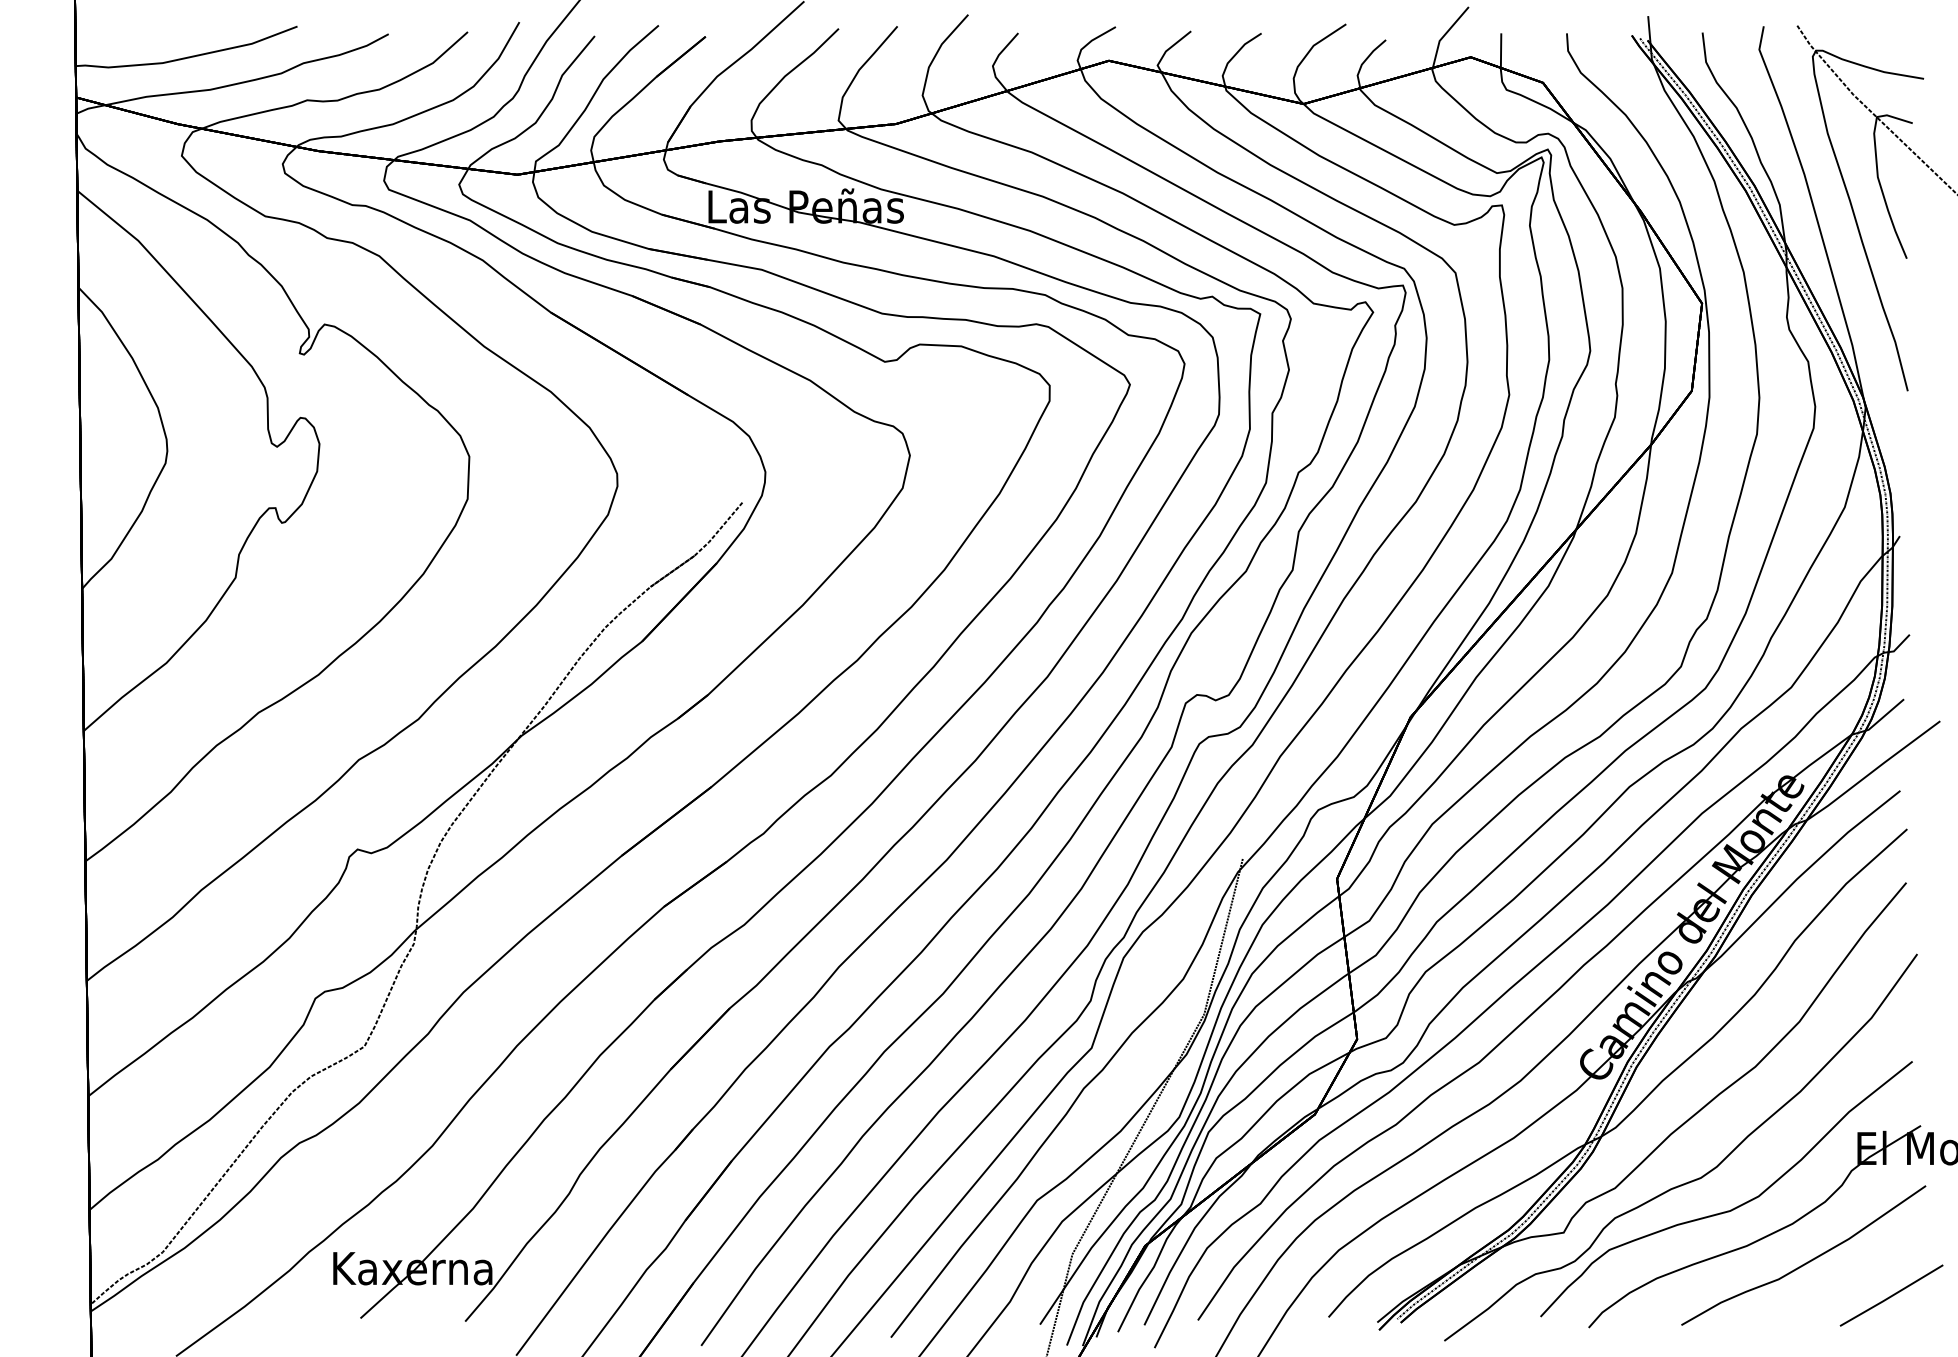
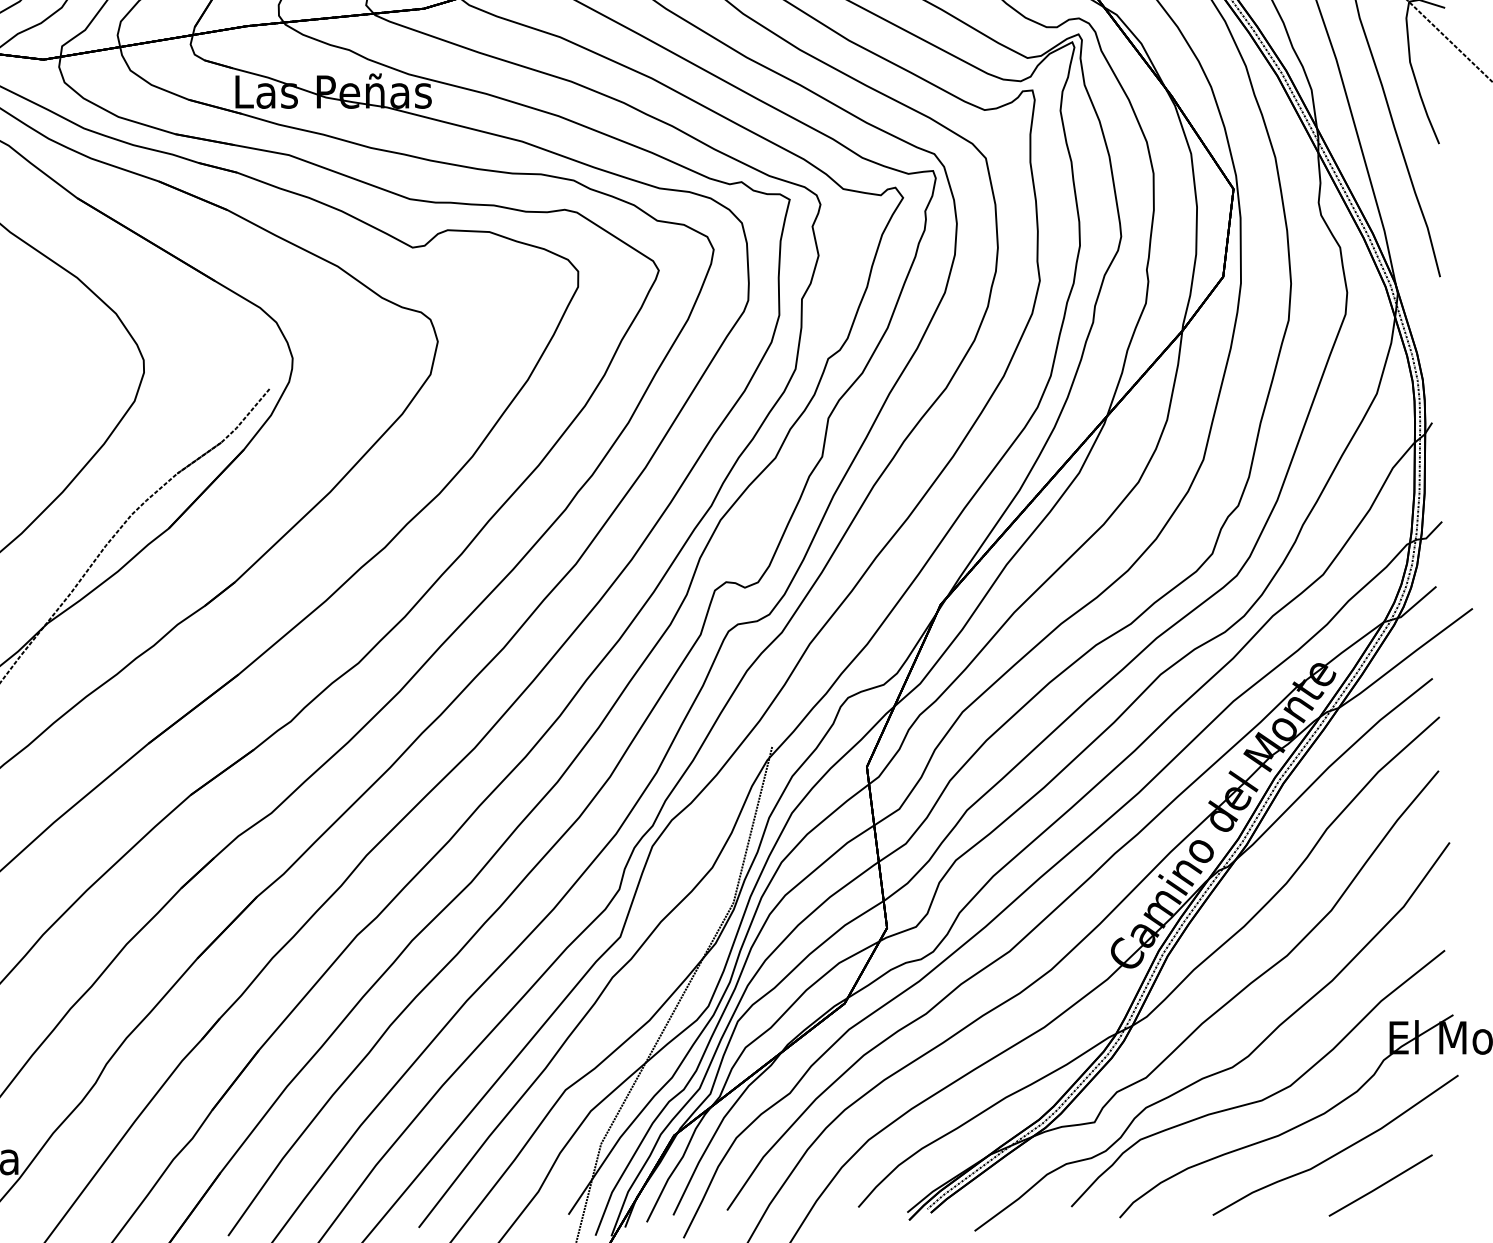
line: (1891, 1295) -> (1380, 1185), moved

